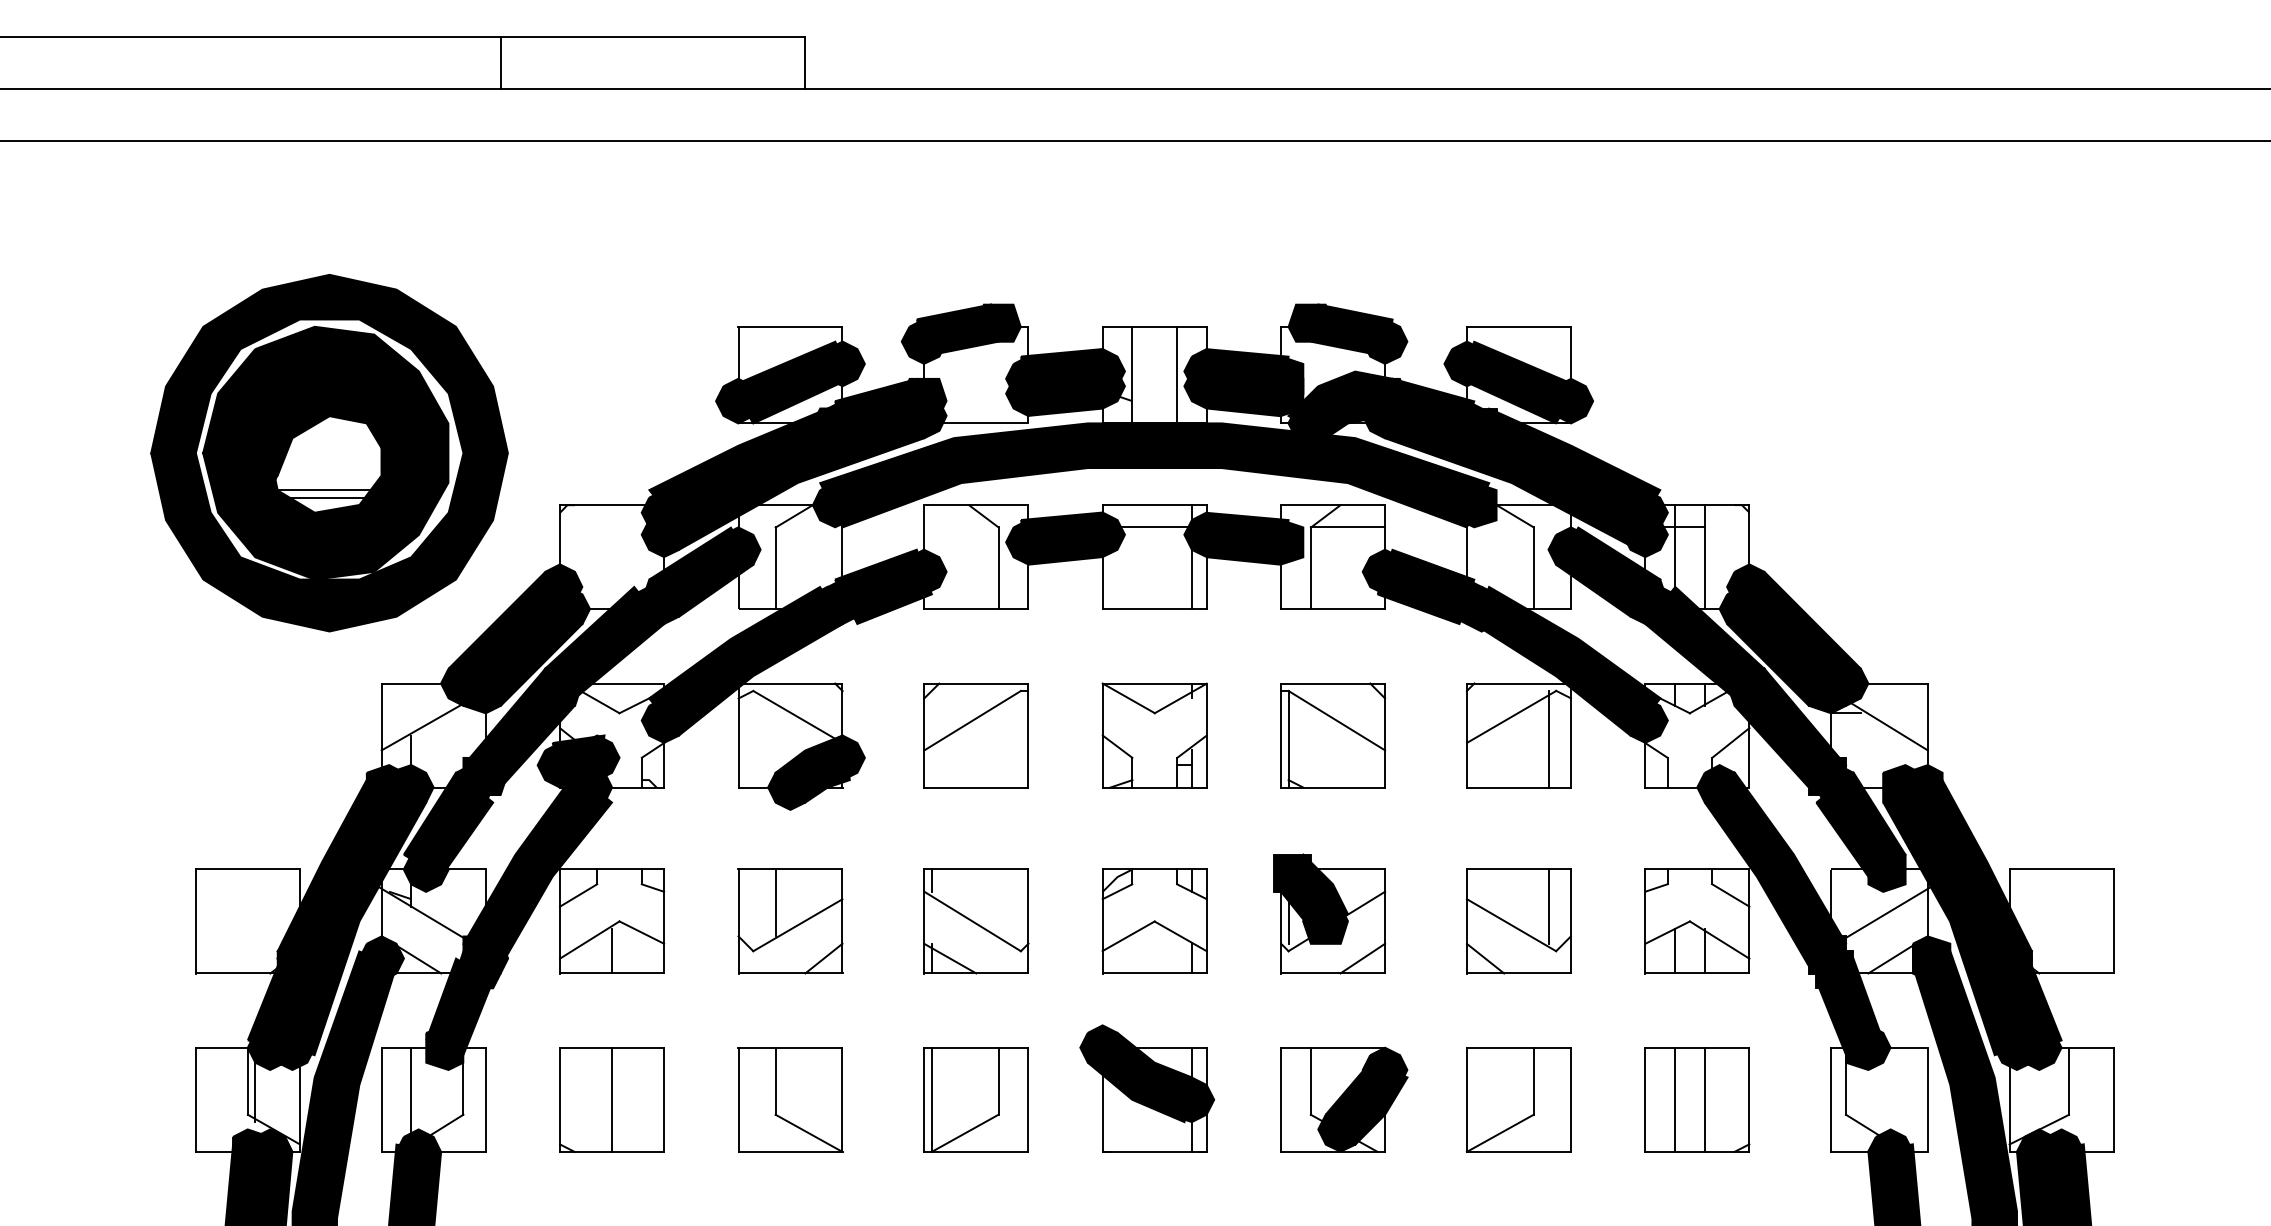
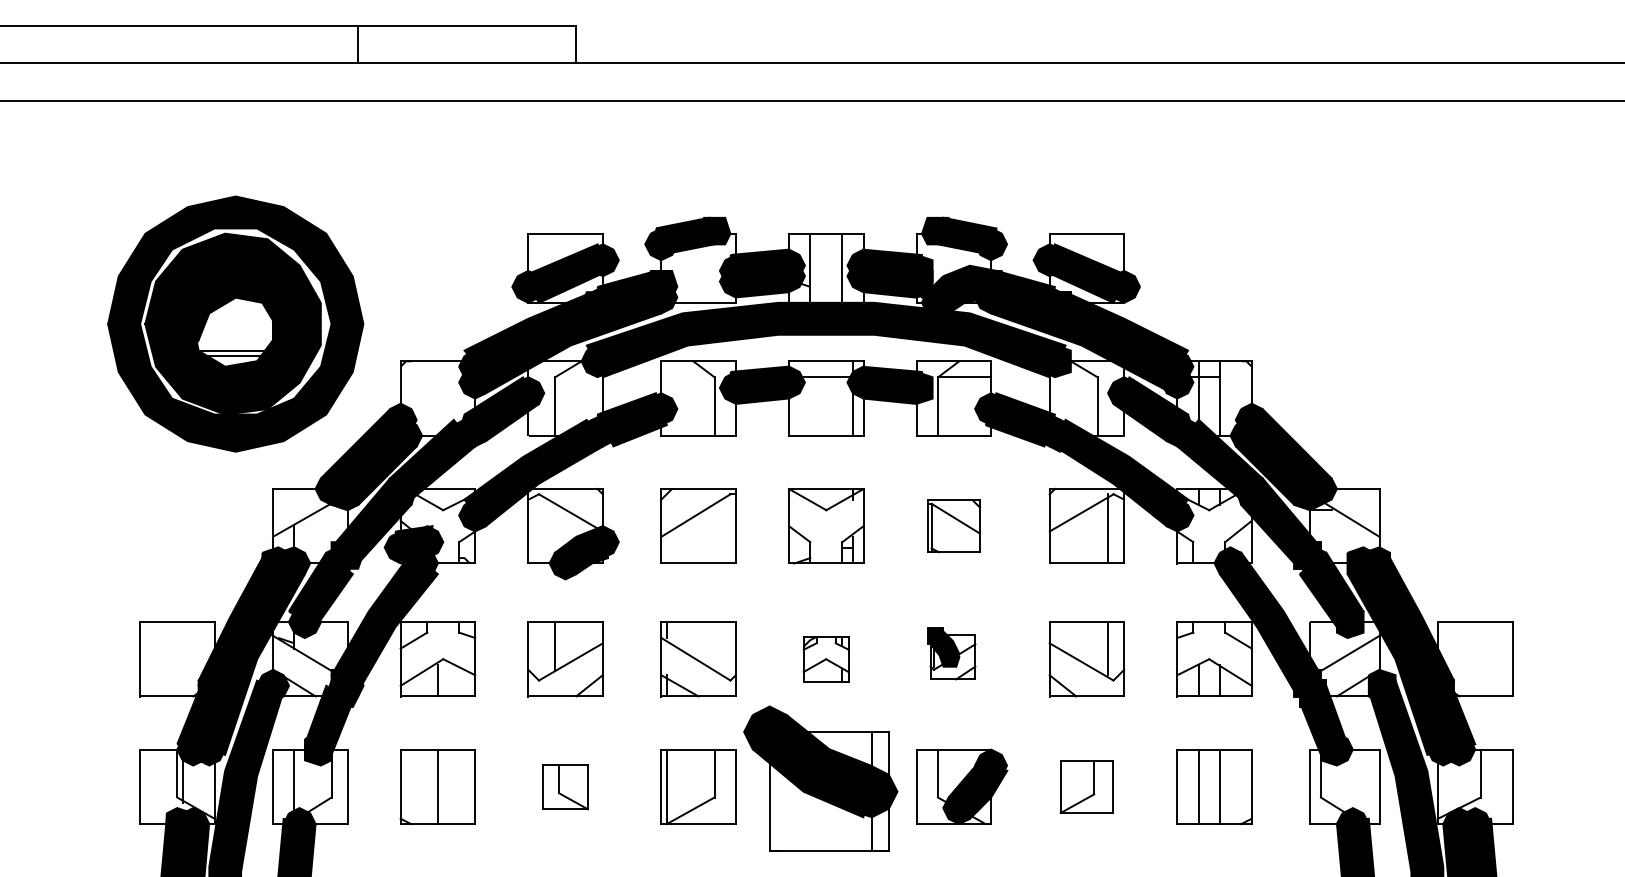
part: (1333, 735) -> (954, 526), size x0.7
part: (1329, 913) -> (951, 653), size x0.6
part: (1154, 921) -> (826, 659), size x0.6
part: (1147, 1088) -> (821, 778), size x1.6
part: (790, 1099) -> (565, 786), size x0.6
part: (1518, 1099) -> (1086, 786), size x0.7

